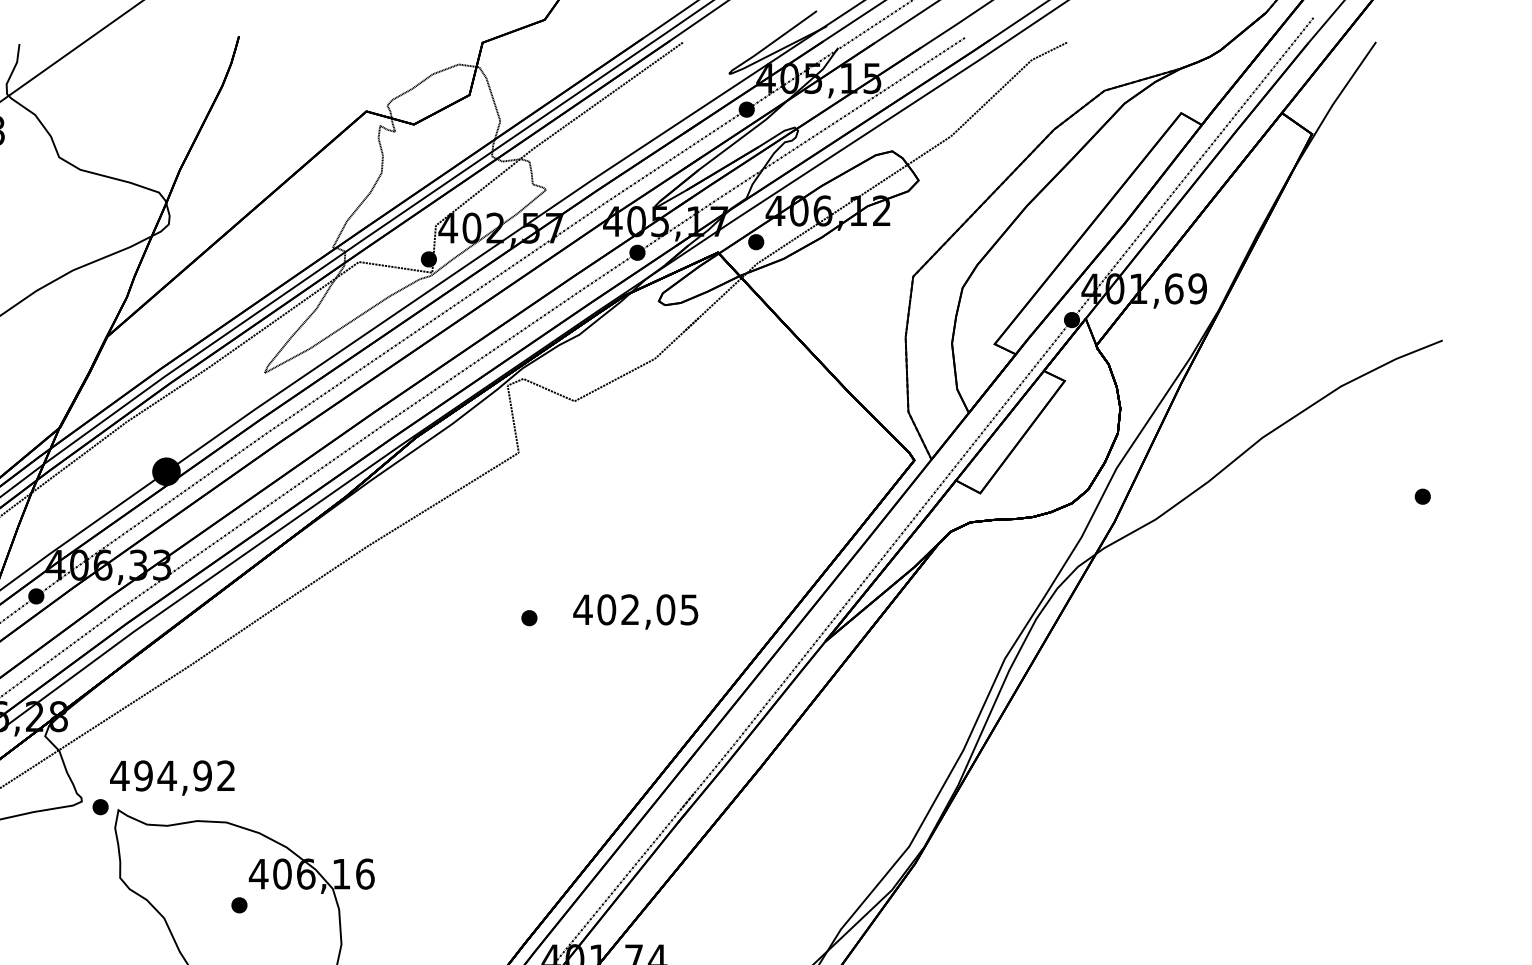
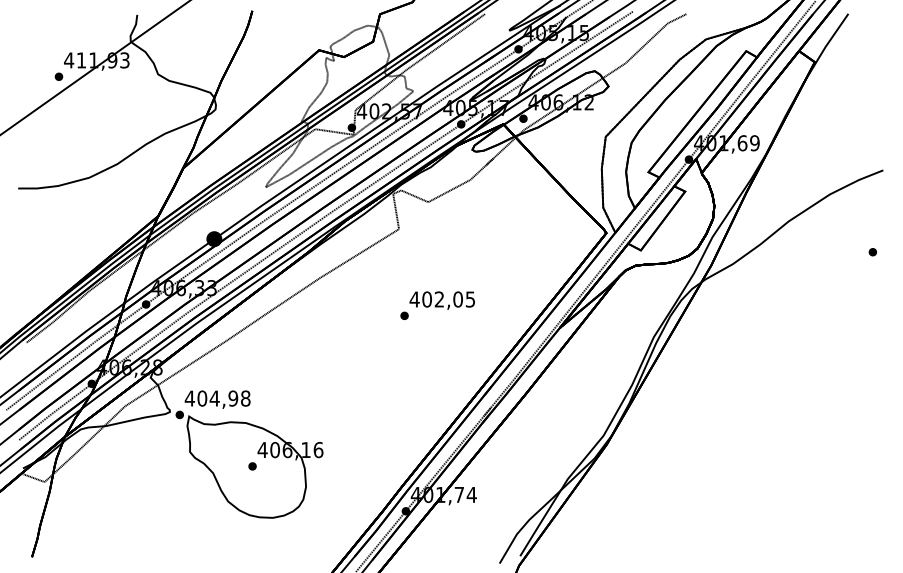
text: (634, 611) -> (441, 300), moved
text: (183, 775) -> (223, 398), 494,92 -> 404,98

